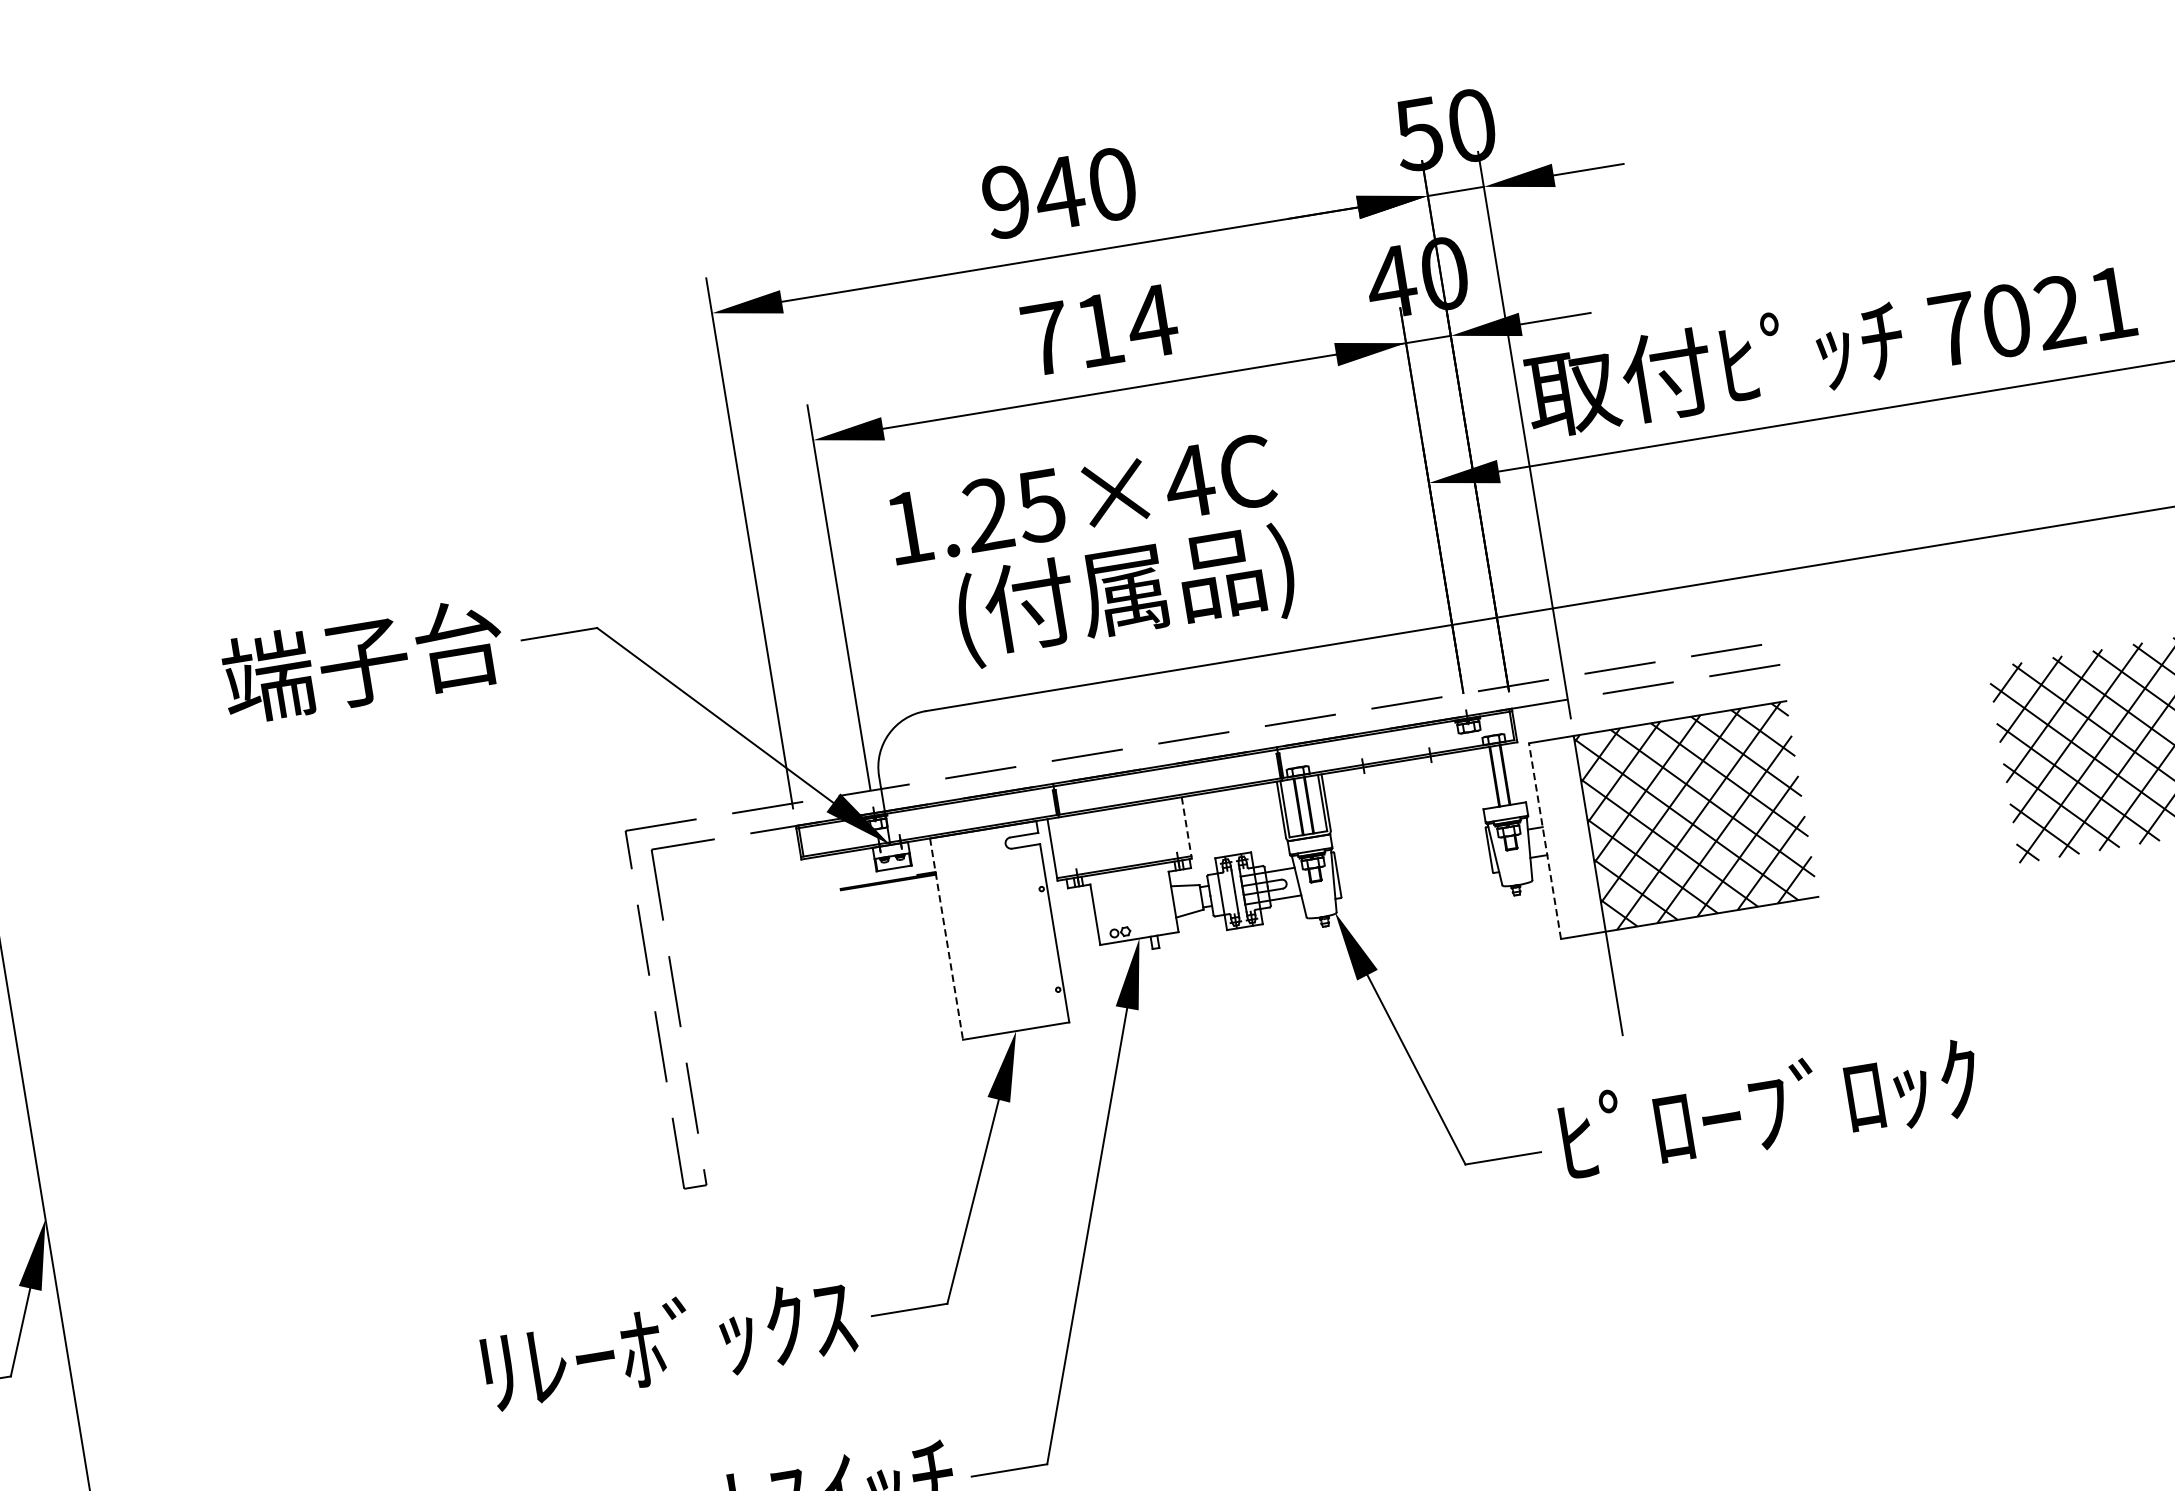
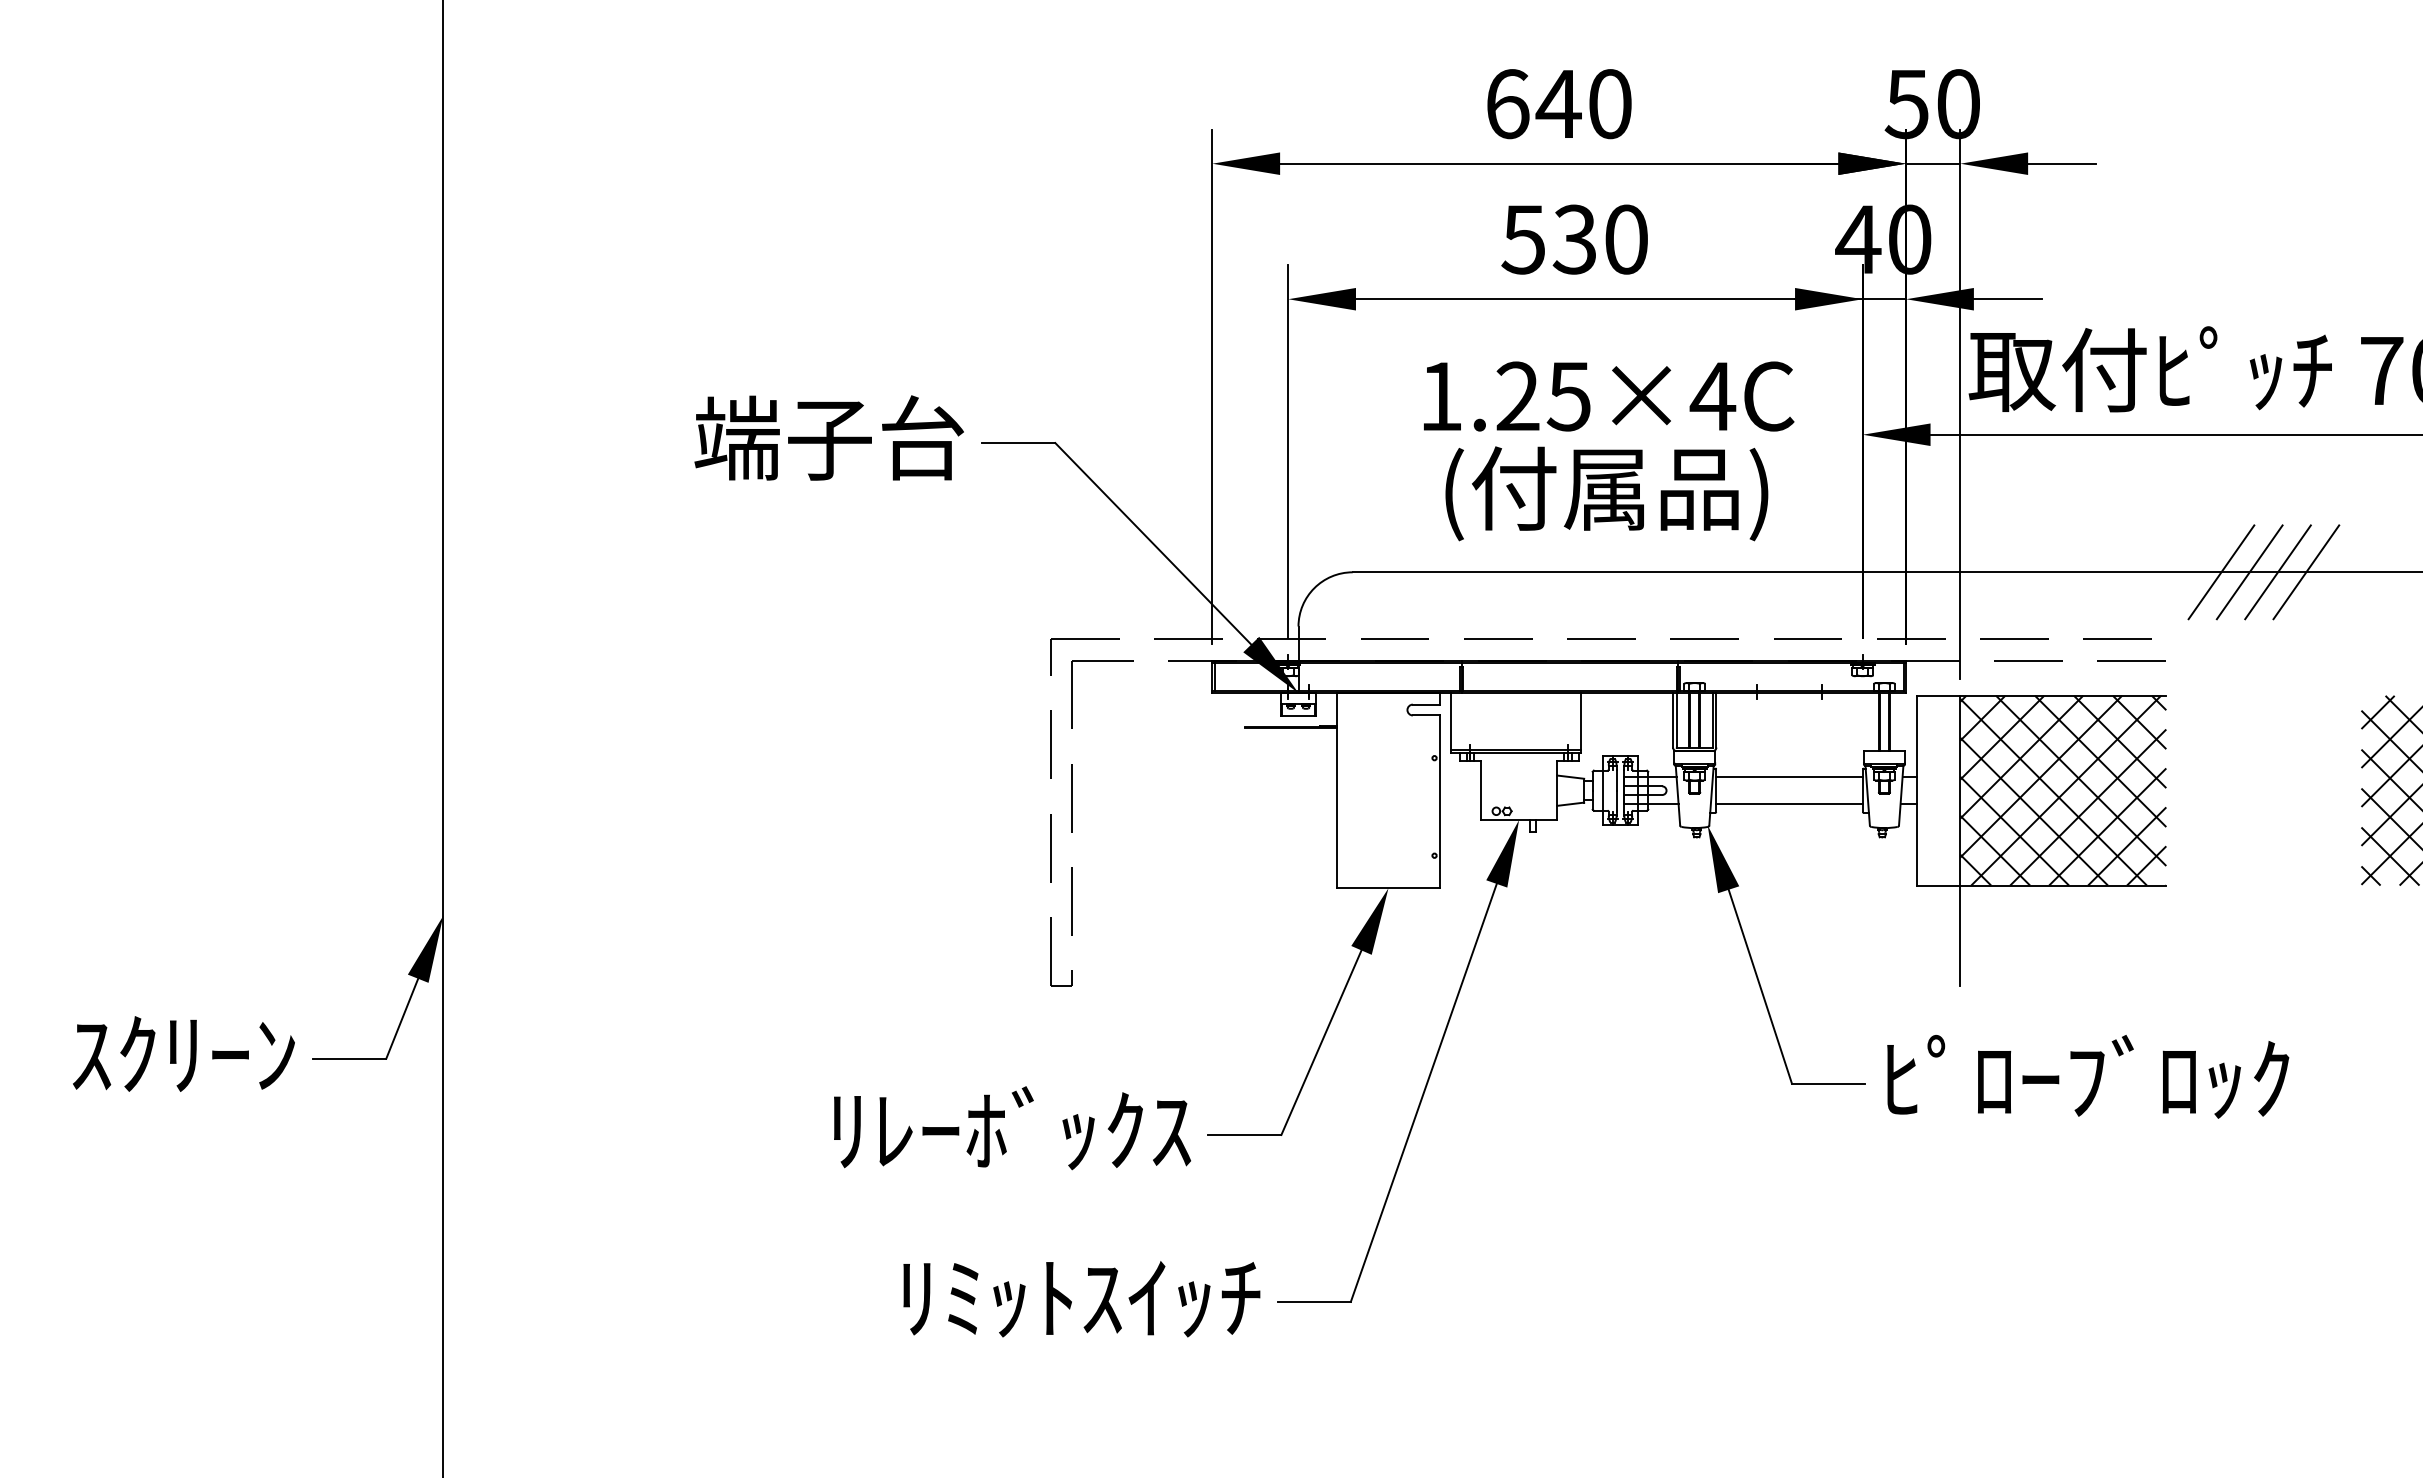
text: (1006, 202) -> (1507, 104), 940 -> 640
text: (1099, 330) -> (1575, 239), 714 -> 530
text: (1082, 499) -> (1609, 396), moved
line: (1910, 550) -> (2306, 572), added
line: (1880, 555) -> (2277, 572), added
line: (1851, 559) -> (2249, 572), added
line: (1822, 564) -> (2221, 572), added
text: (1125, 594) -> (1606, 493), moved
line: (1186, 827) -> (1580, 722), dashed -> solid
line: (1544, 841) -> (1916, 790), dashed -> solid
line: (1411, 849) -> (1789, 777), added
line: (1415, 876) -> (1789, 804), added
line: (946, 939) -> (1336, 790), dashed -> solid

